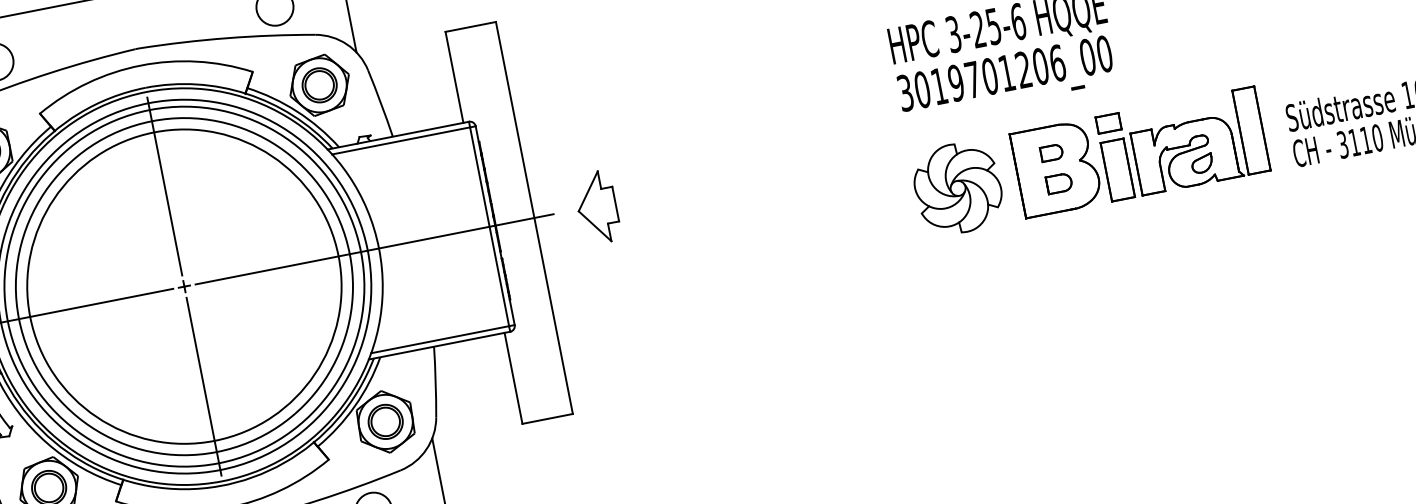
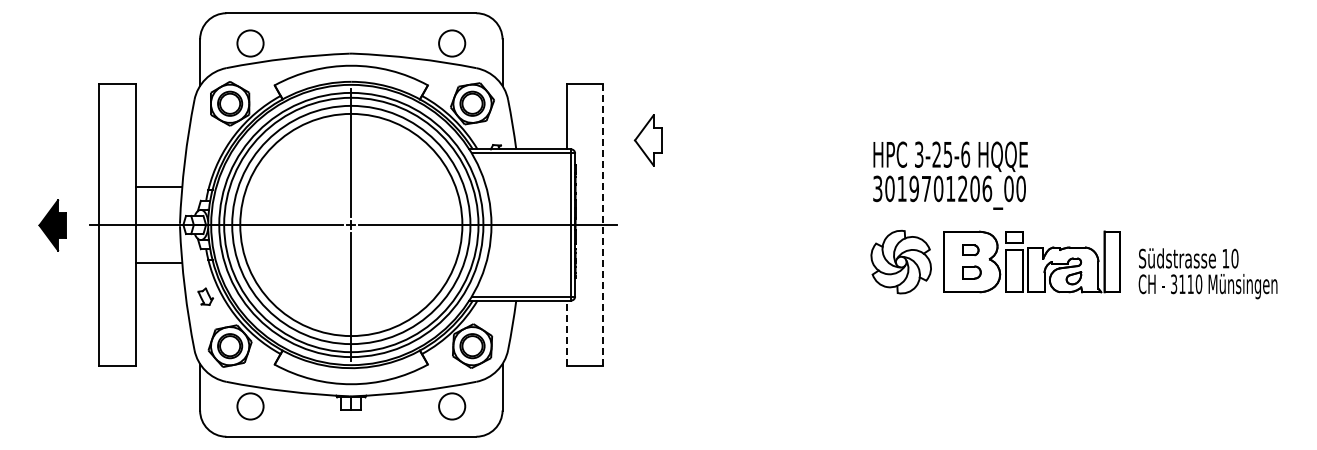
part: (596, 208) -> (647, 140), moved
line: (534, 218) -> (603, 225), solid -> dashed
line: (514, 378) -> (567, 333), solid -> dashed

